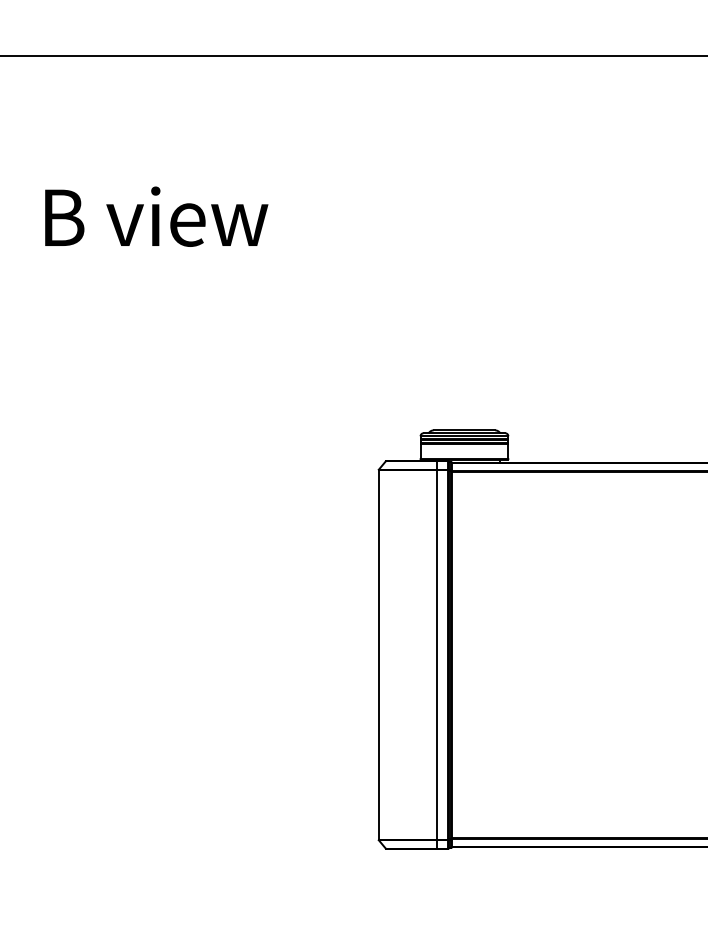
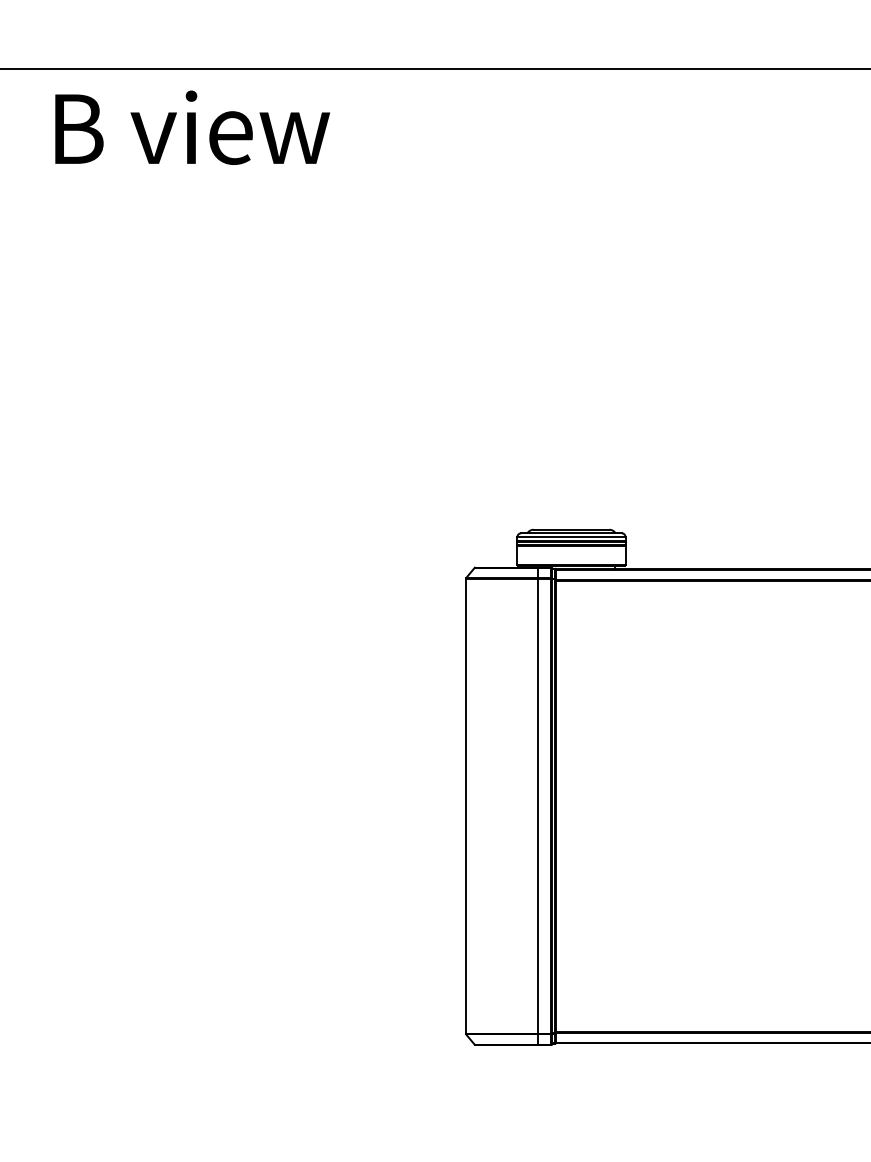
text: (156, 216) -> (192, 127), moved

